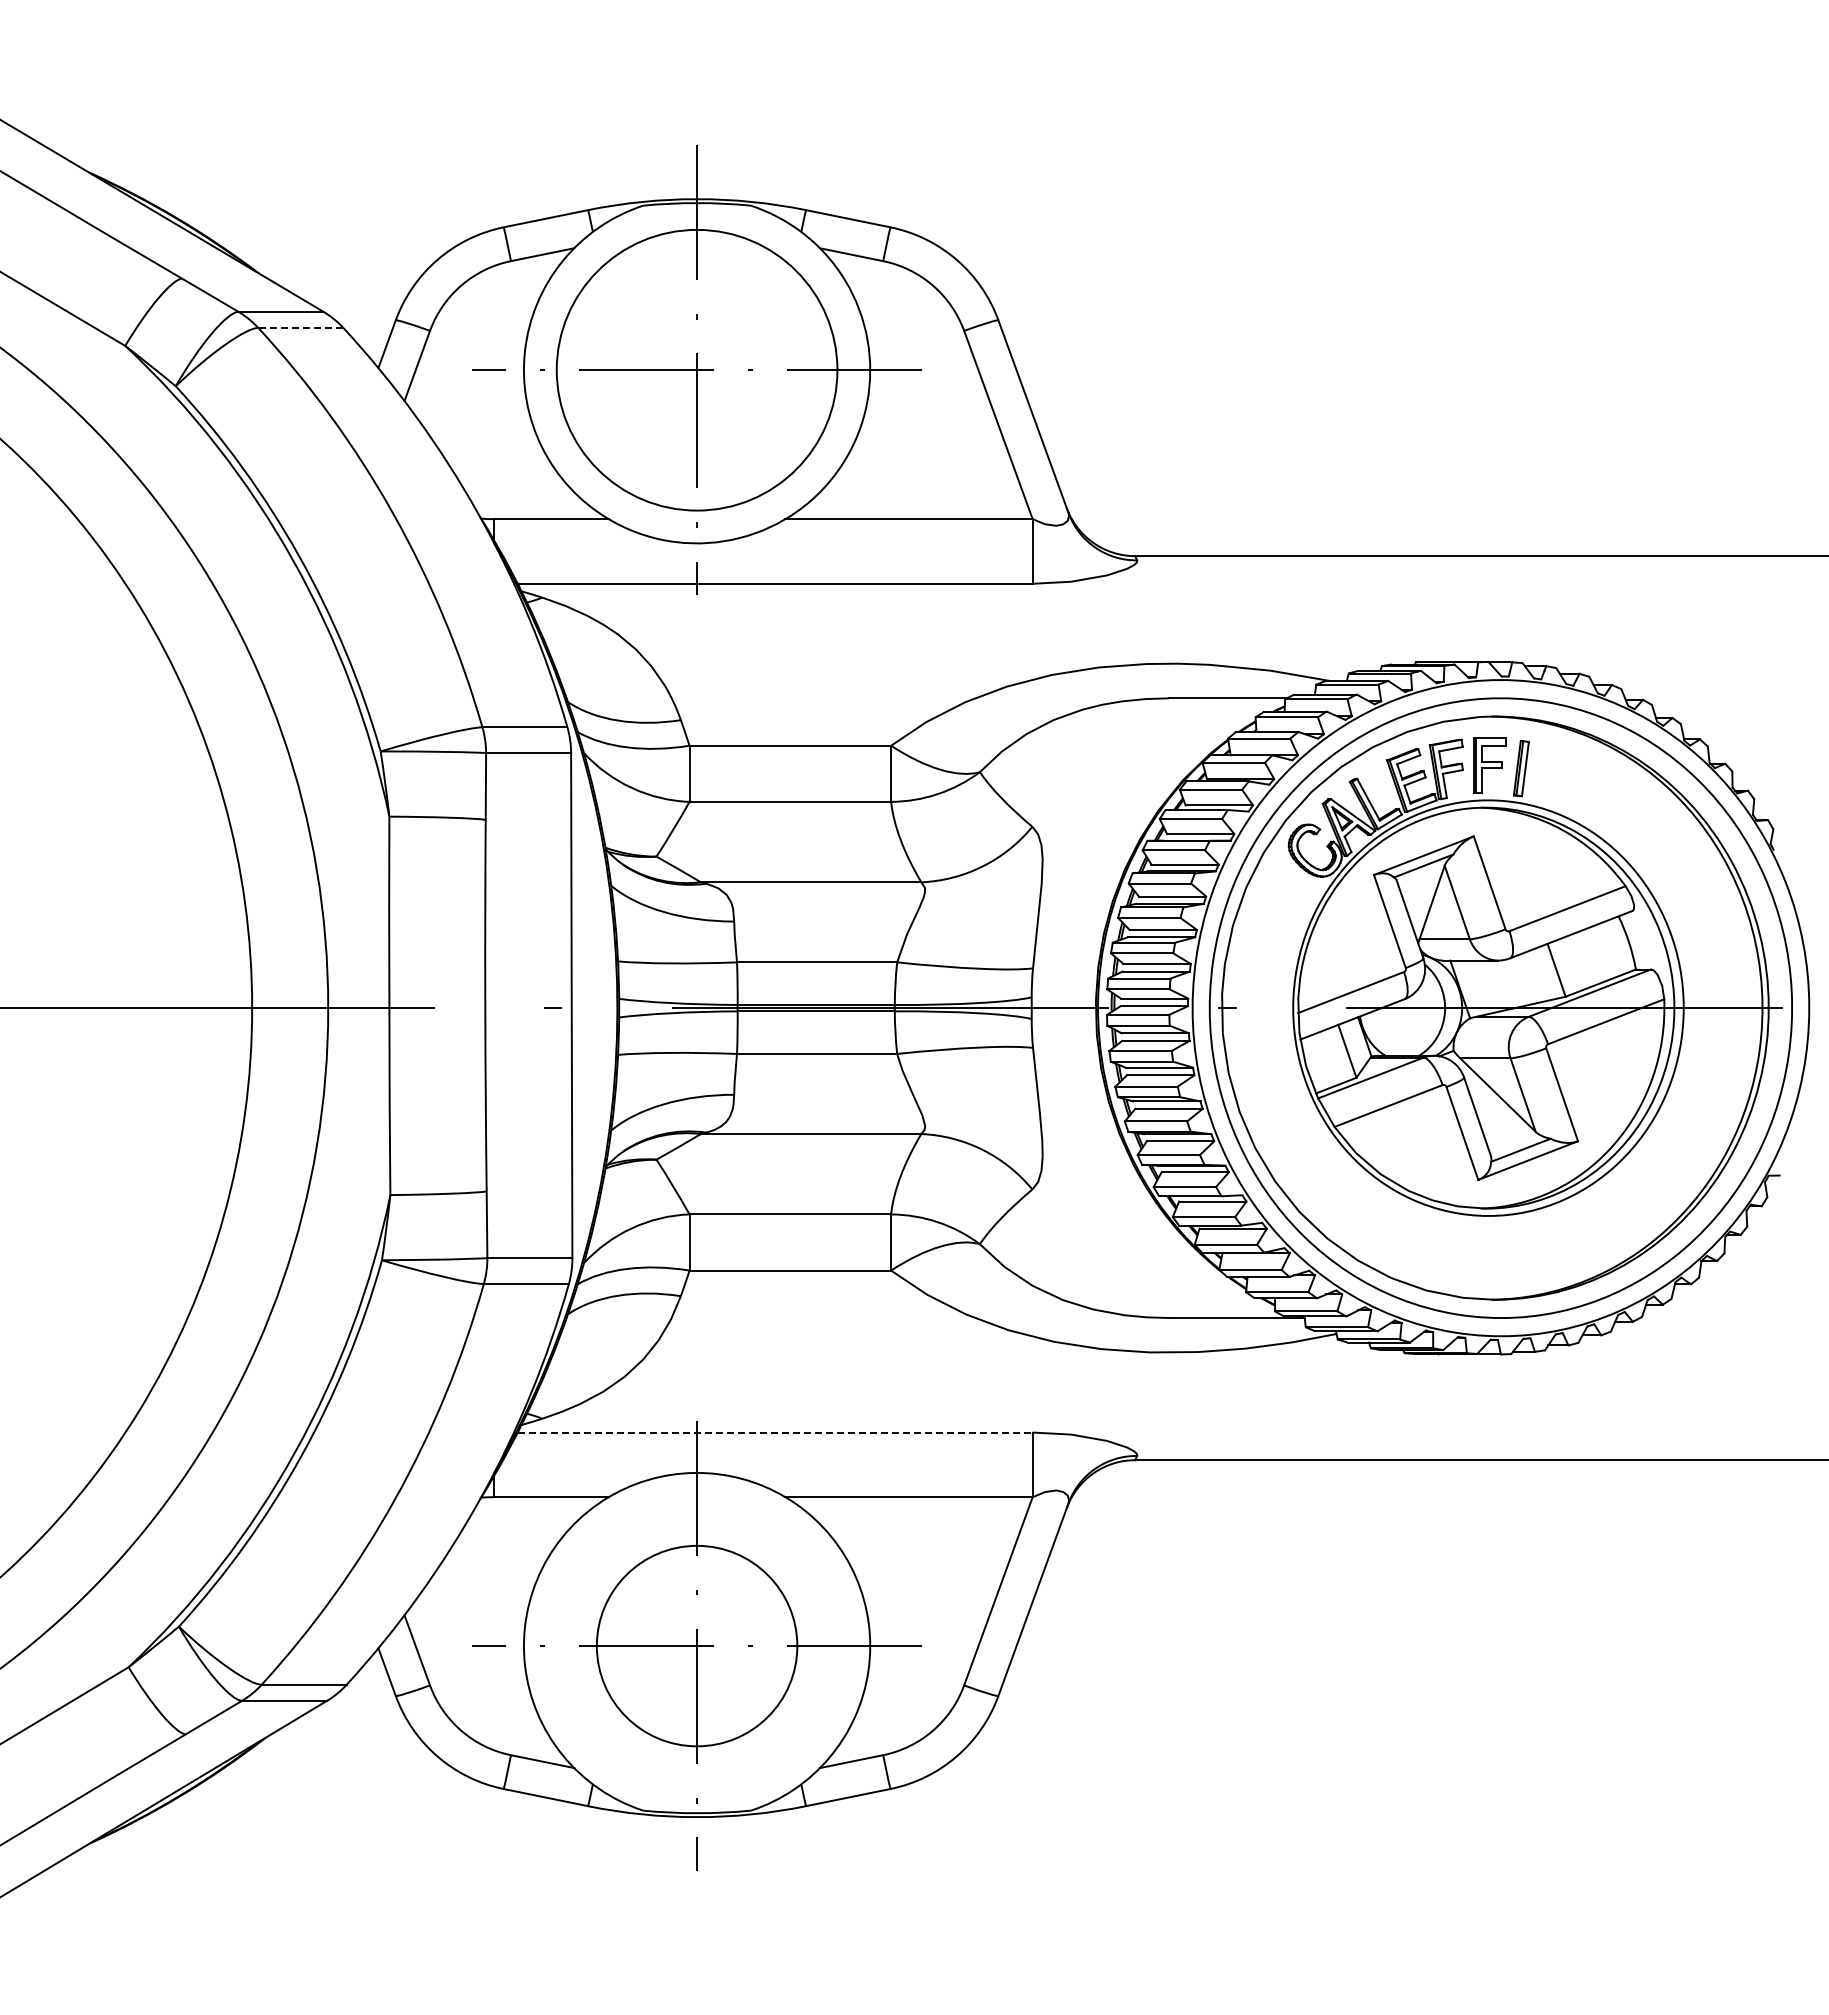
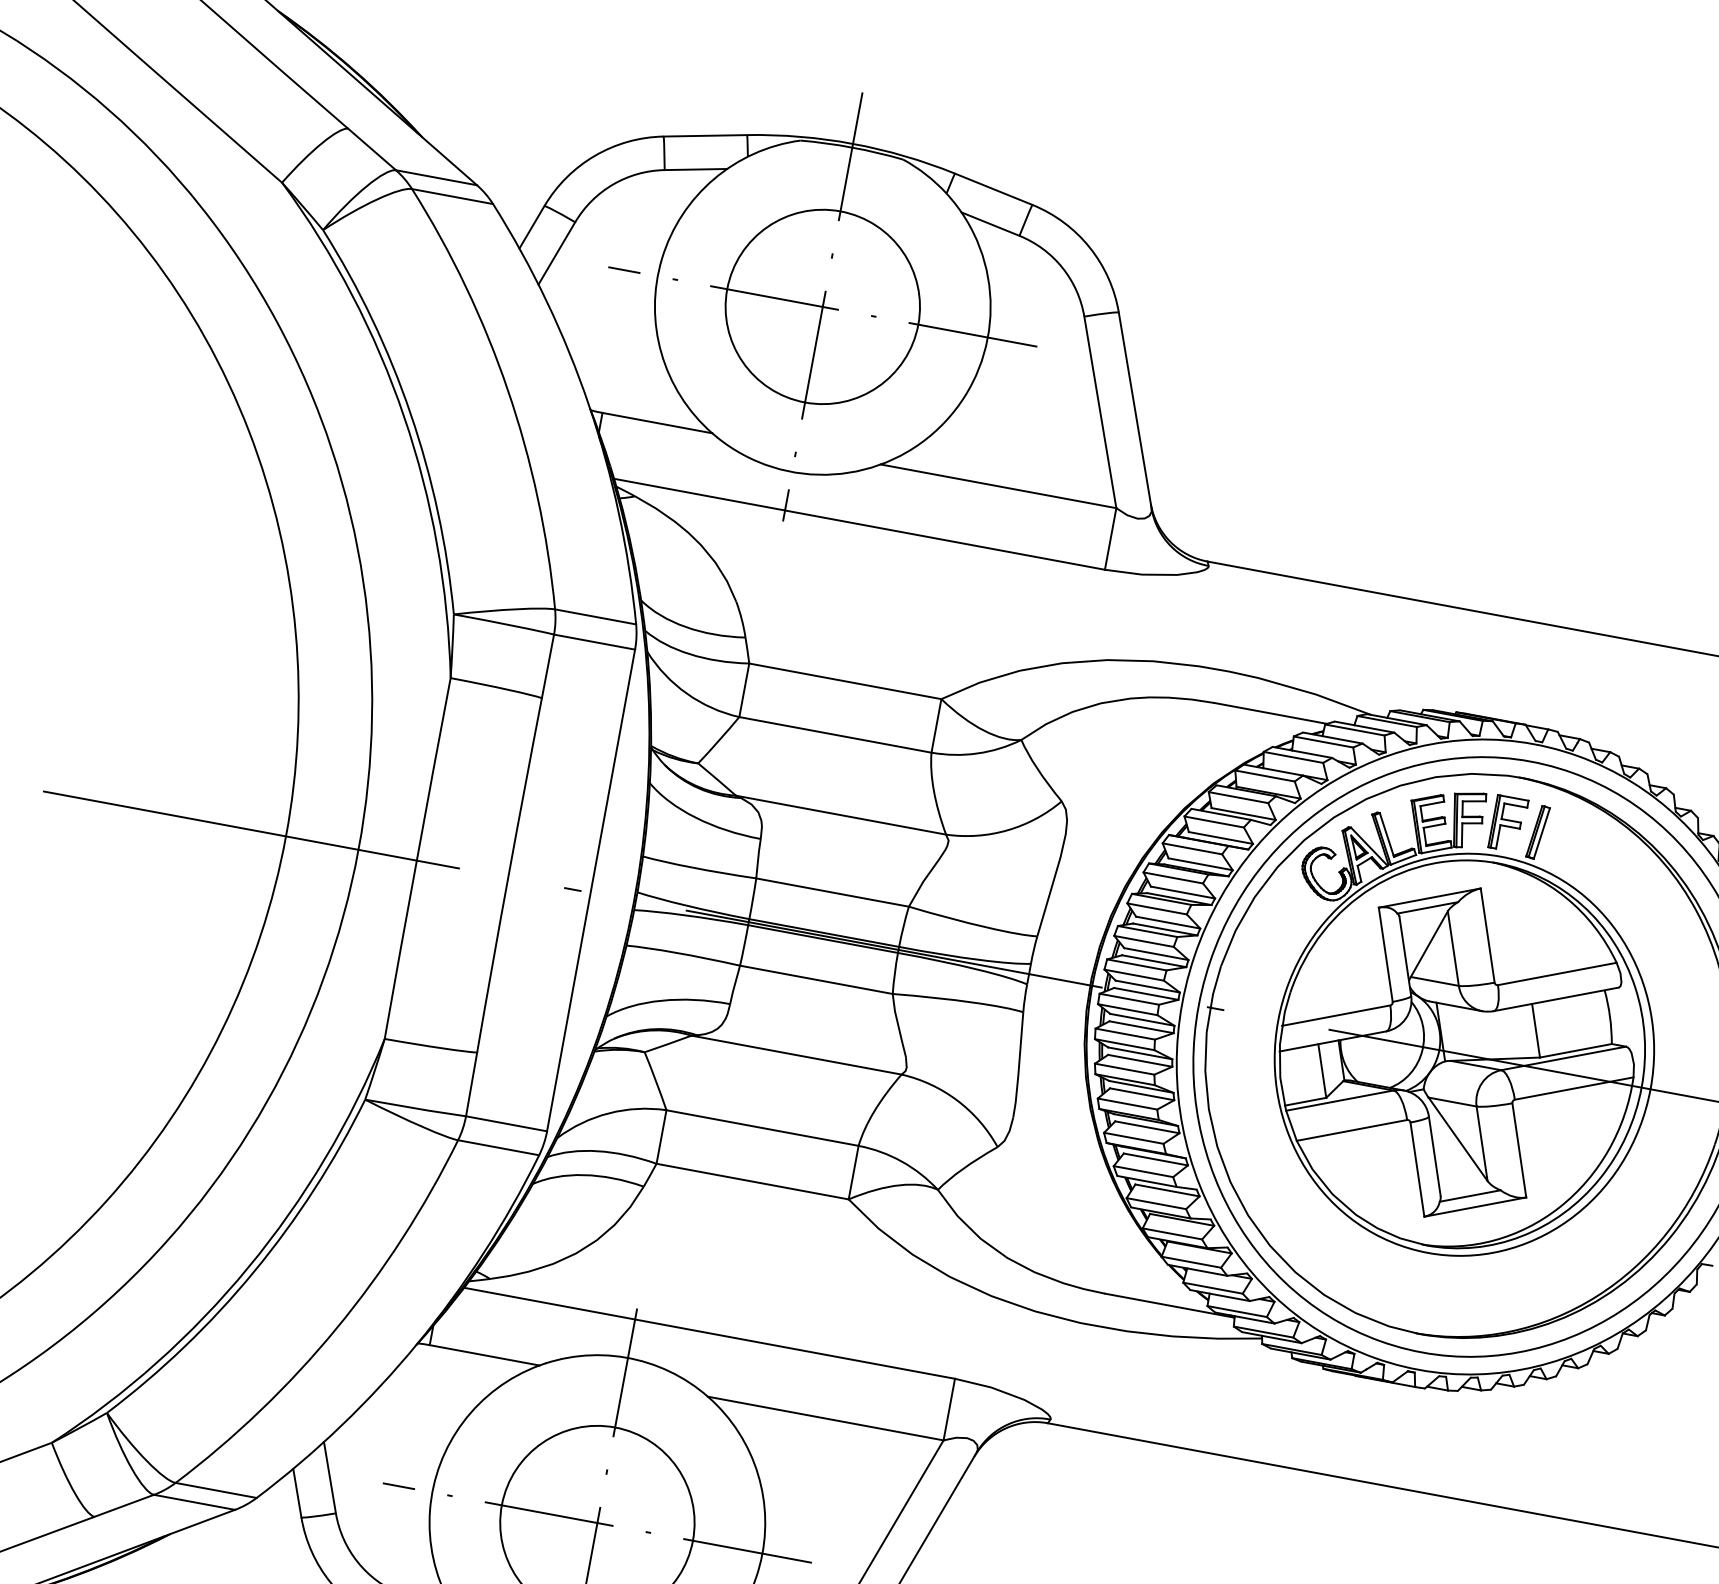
line: (300, 327) -> (452, 196), dashed -> solid
circle: (696, 370) -> (822, 307), size x0.71
line: (775, 1432) -> (709, 1333), dashed -> solid

